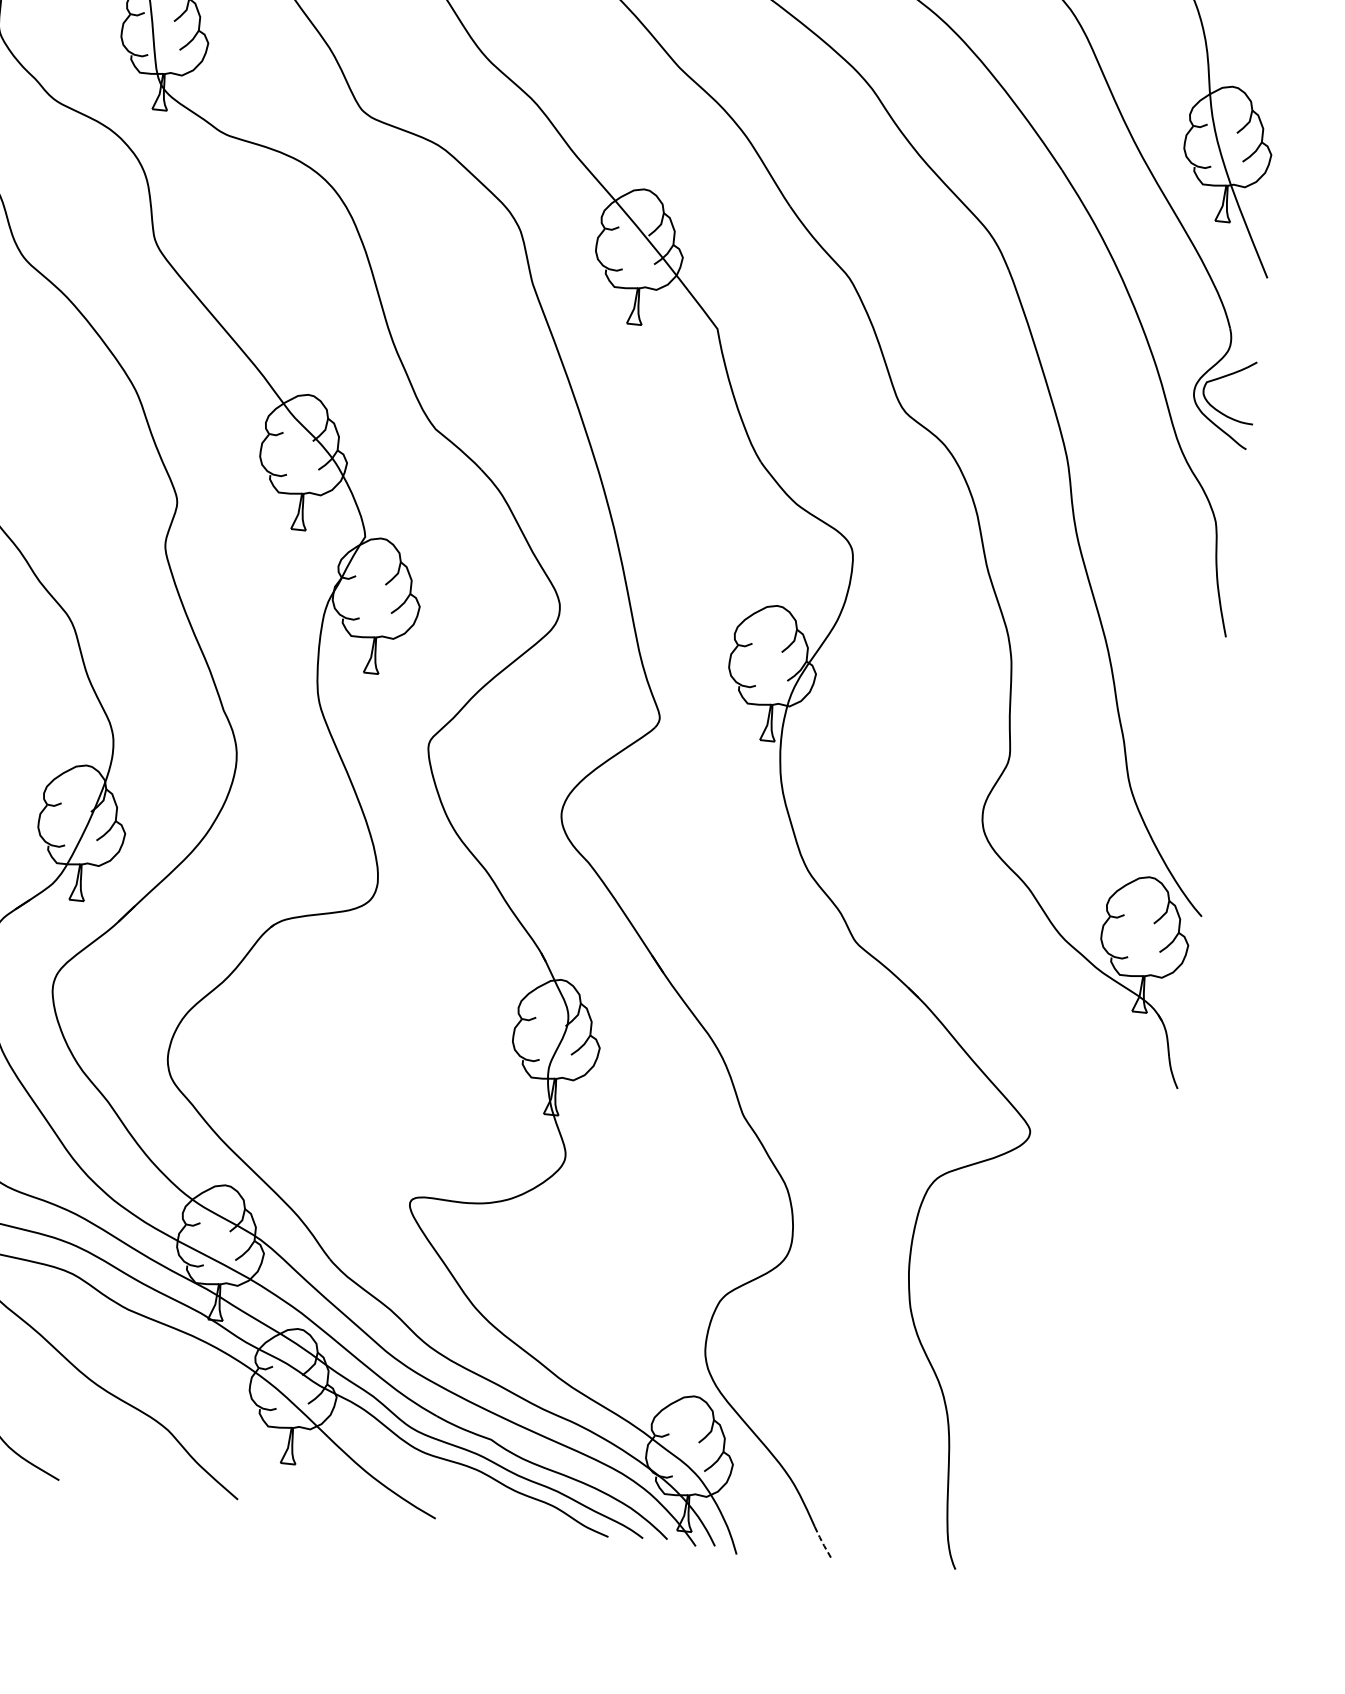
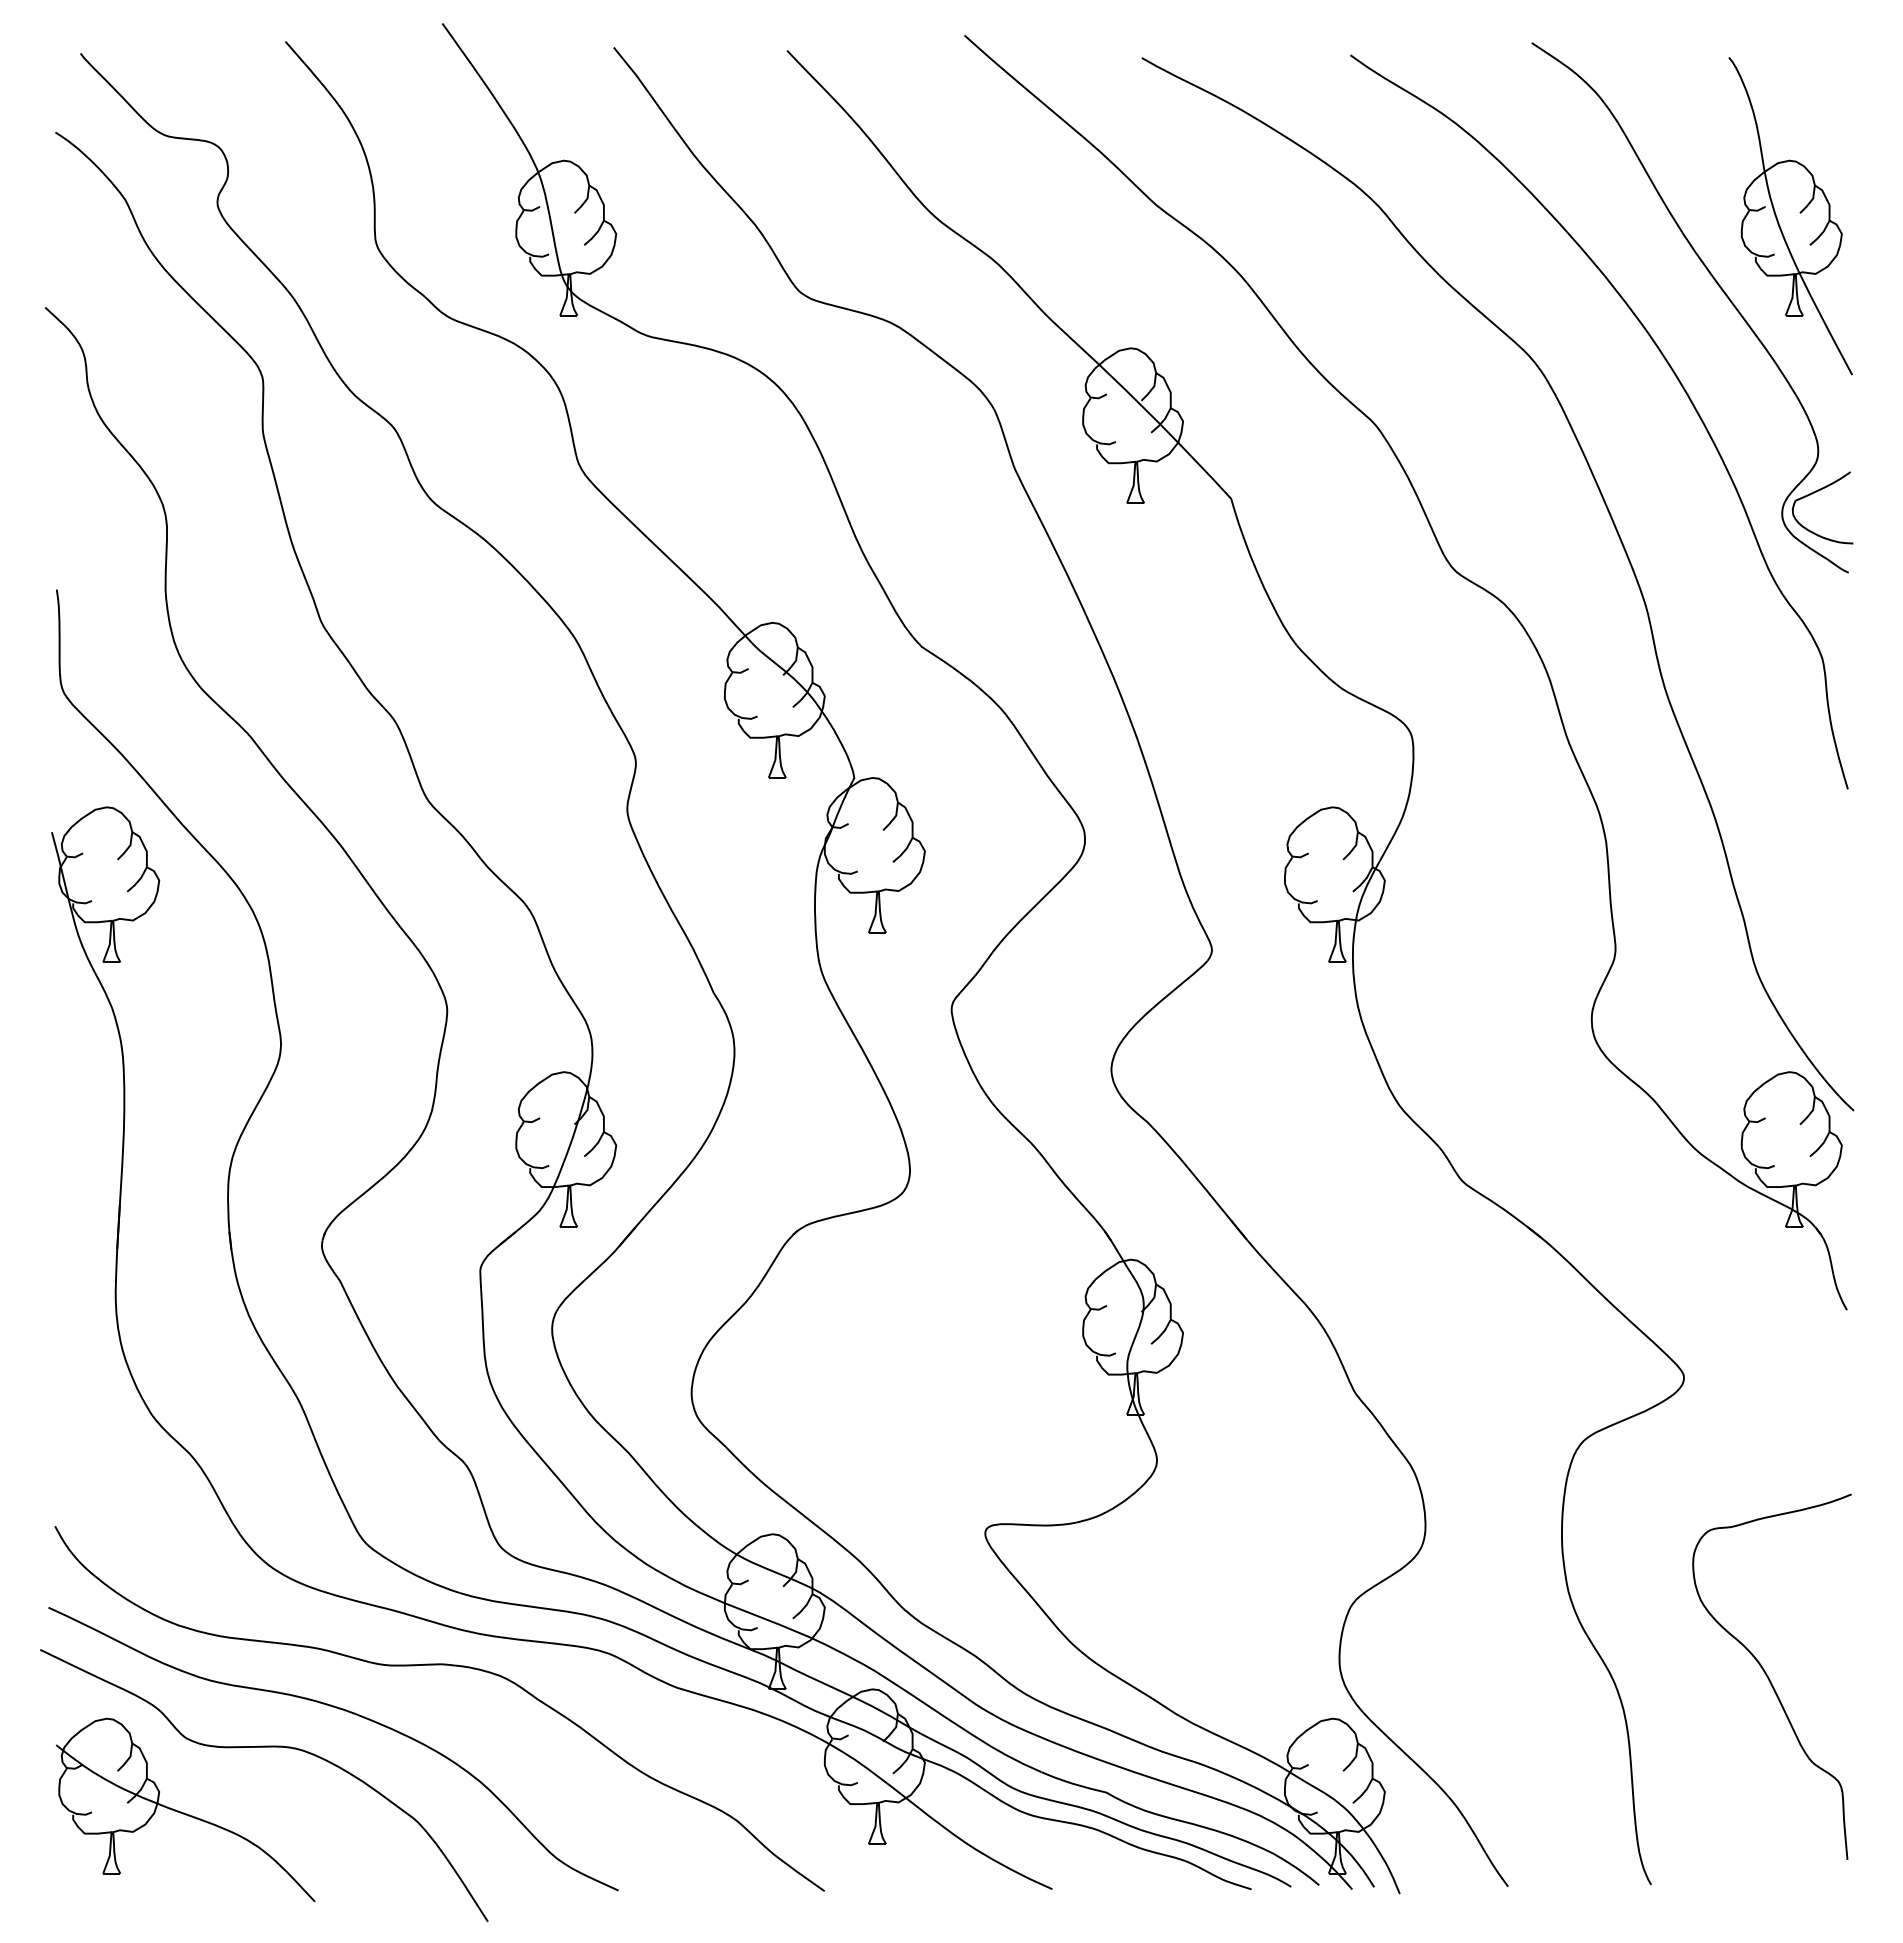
curve: (1076, 1400) -> (1769, 1677), added
line: (822, 1542) -> (1496, 1870), dashed -> solid

